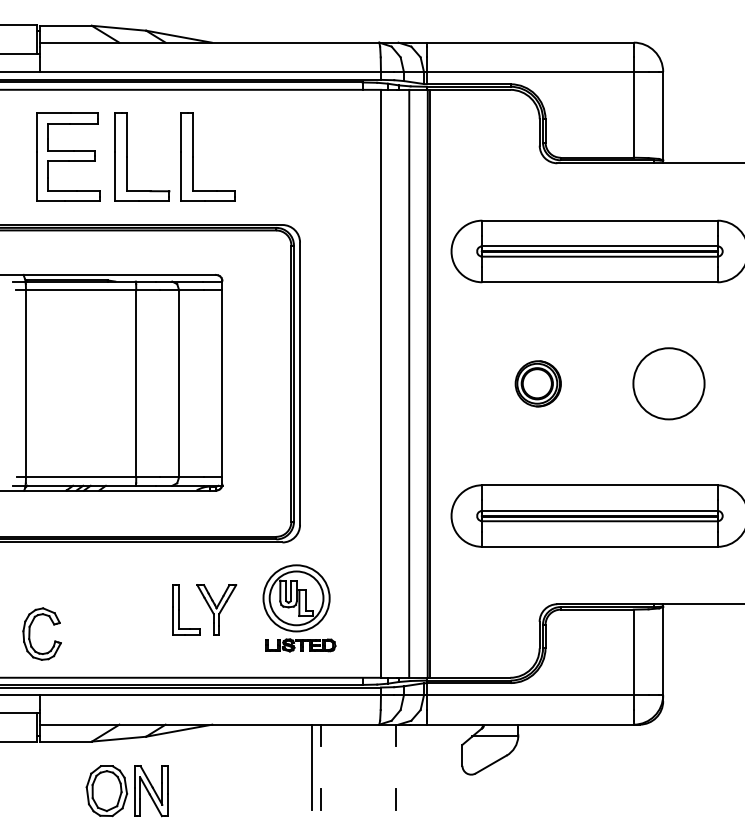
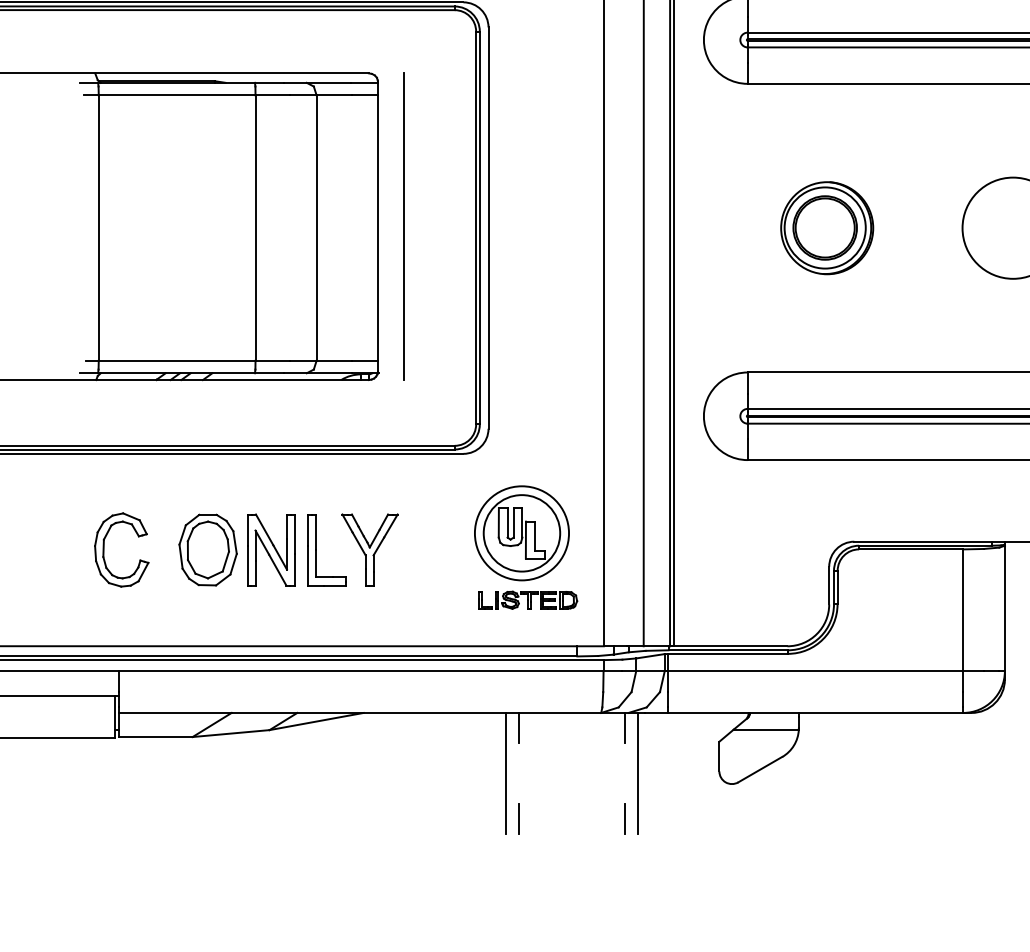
line: (240, 382) -> (403, 226), added
part: (538, 383) -> (827, 227), size x1.43
part: (299, 608) -> (526, 547), moved
part: (30, 633) -> (105, 549), moved
line: (405, 766) -> (638, 772), added
part: (126, 791) -> (235, 550), moved

